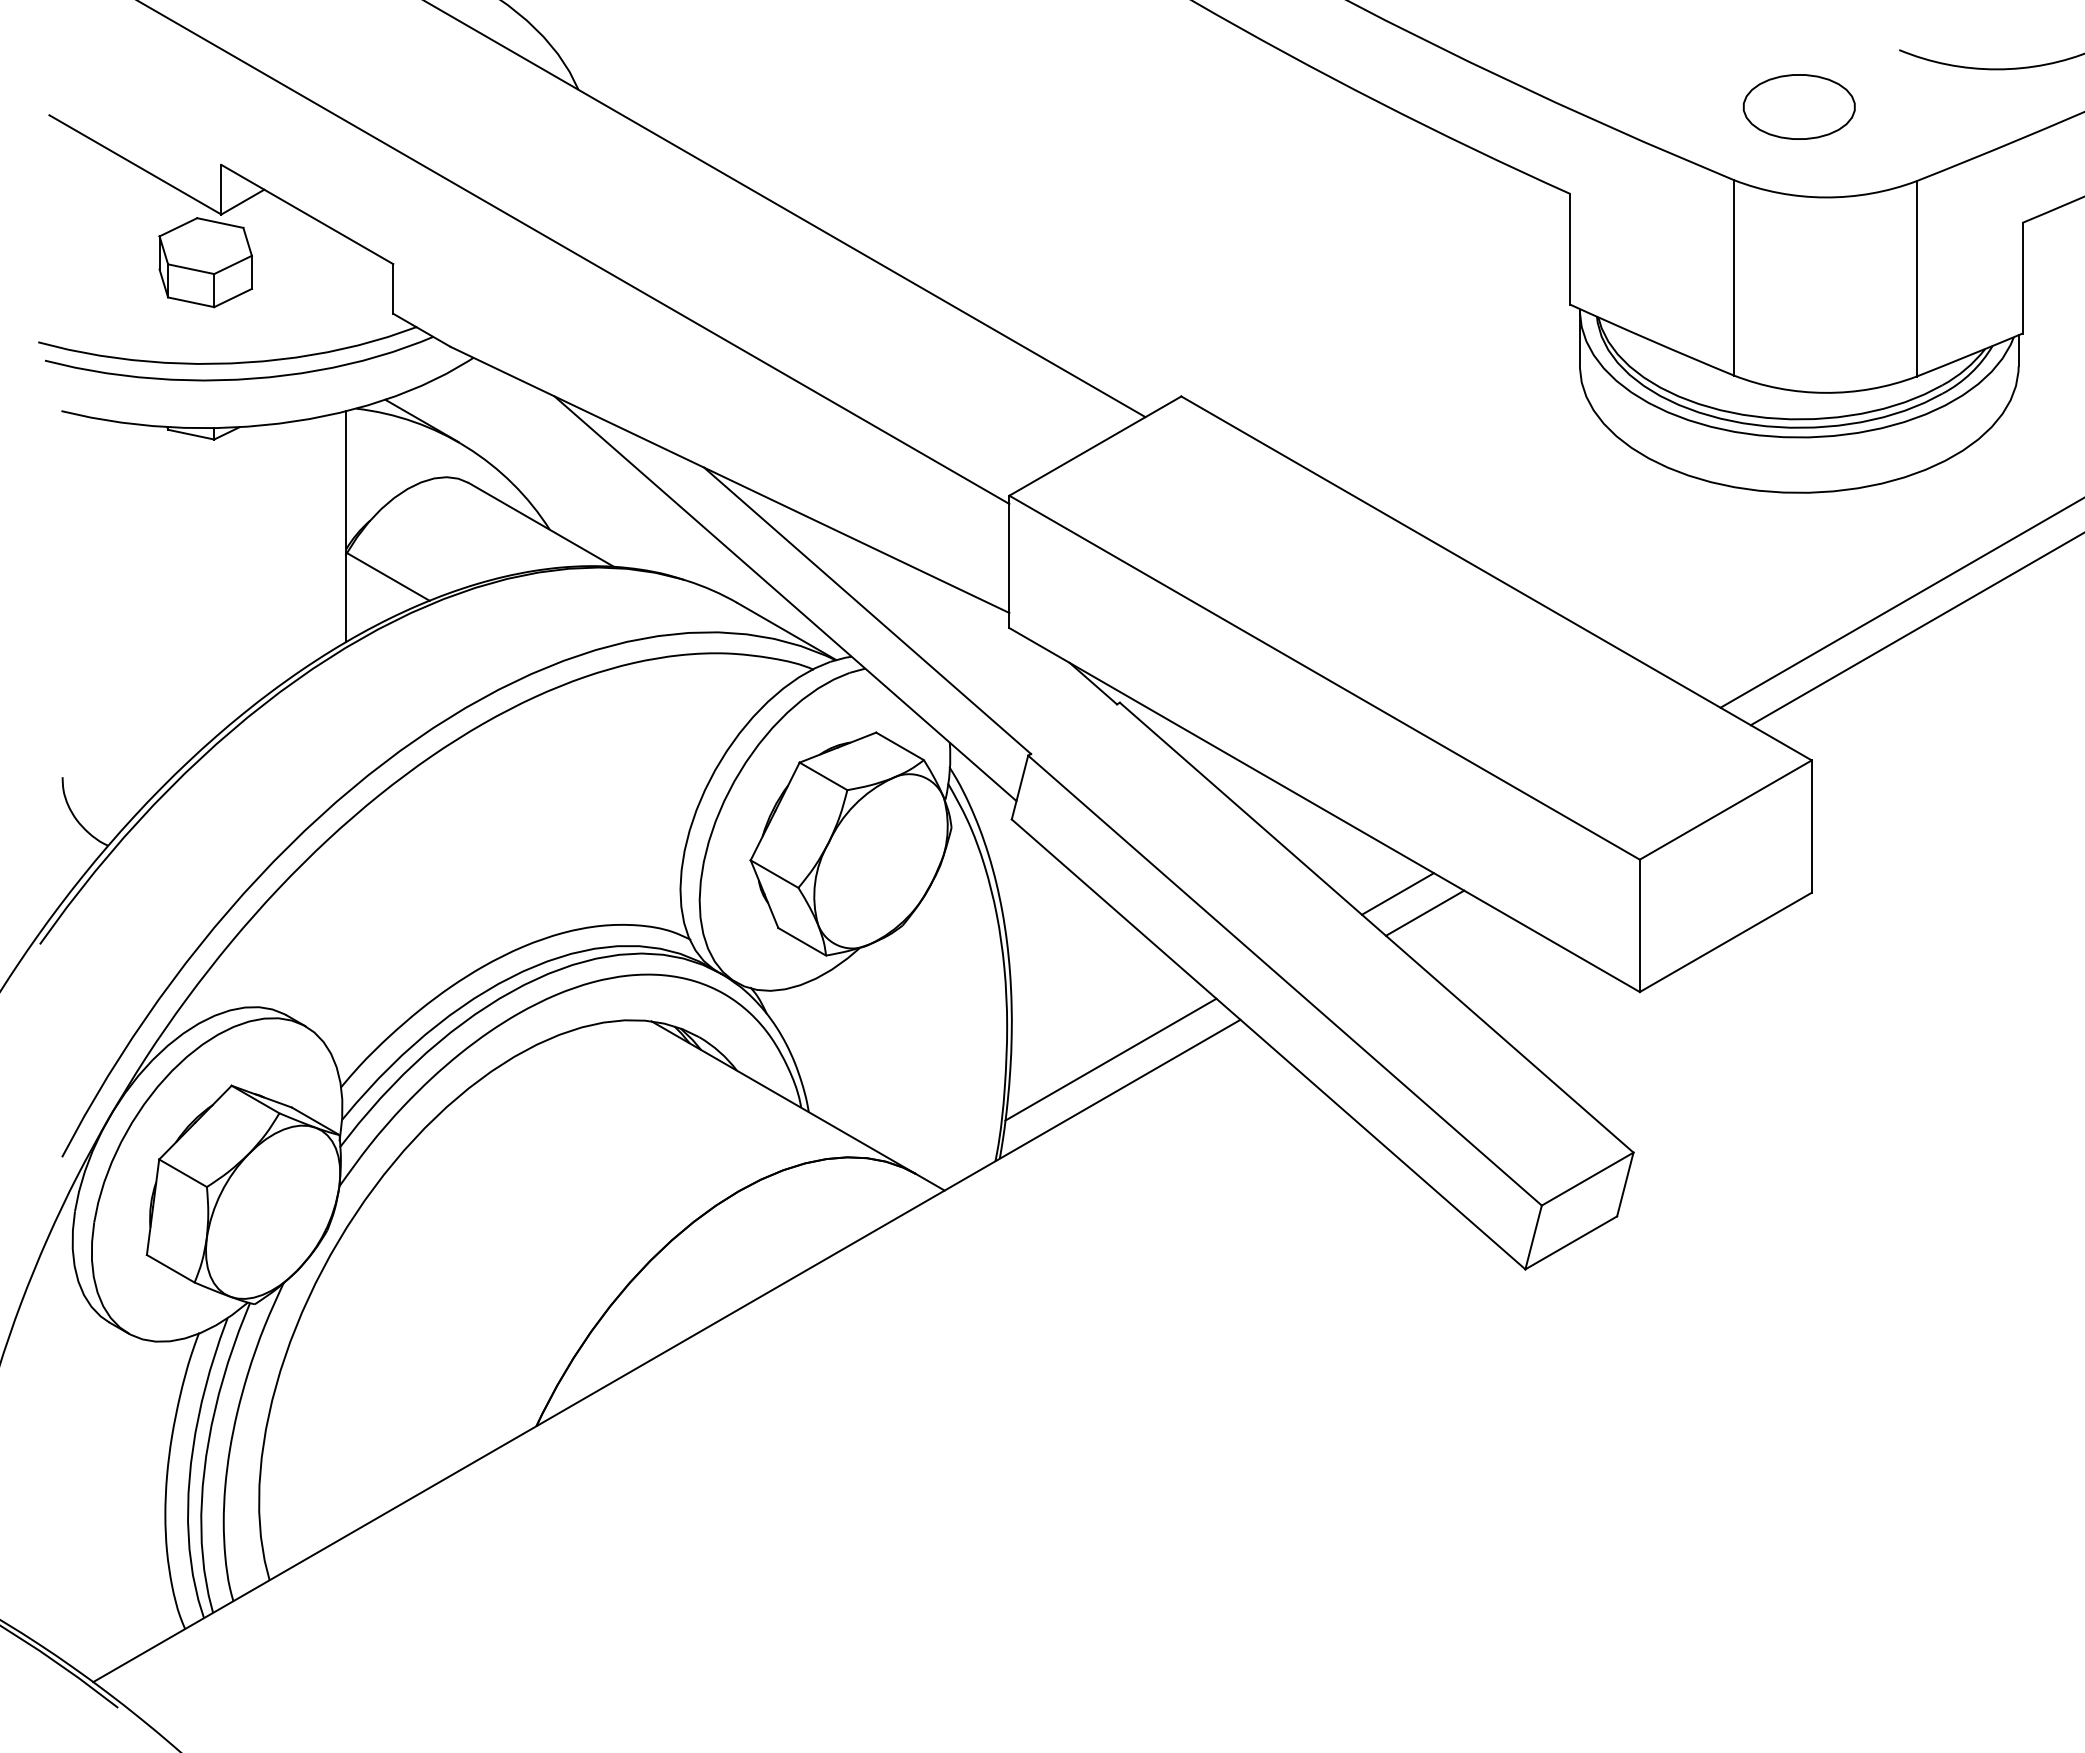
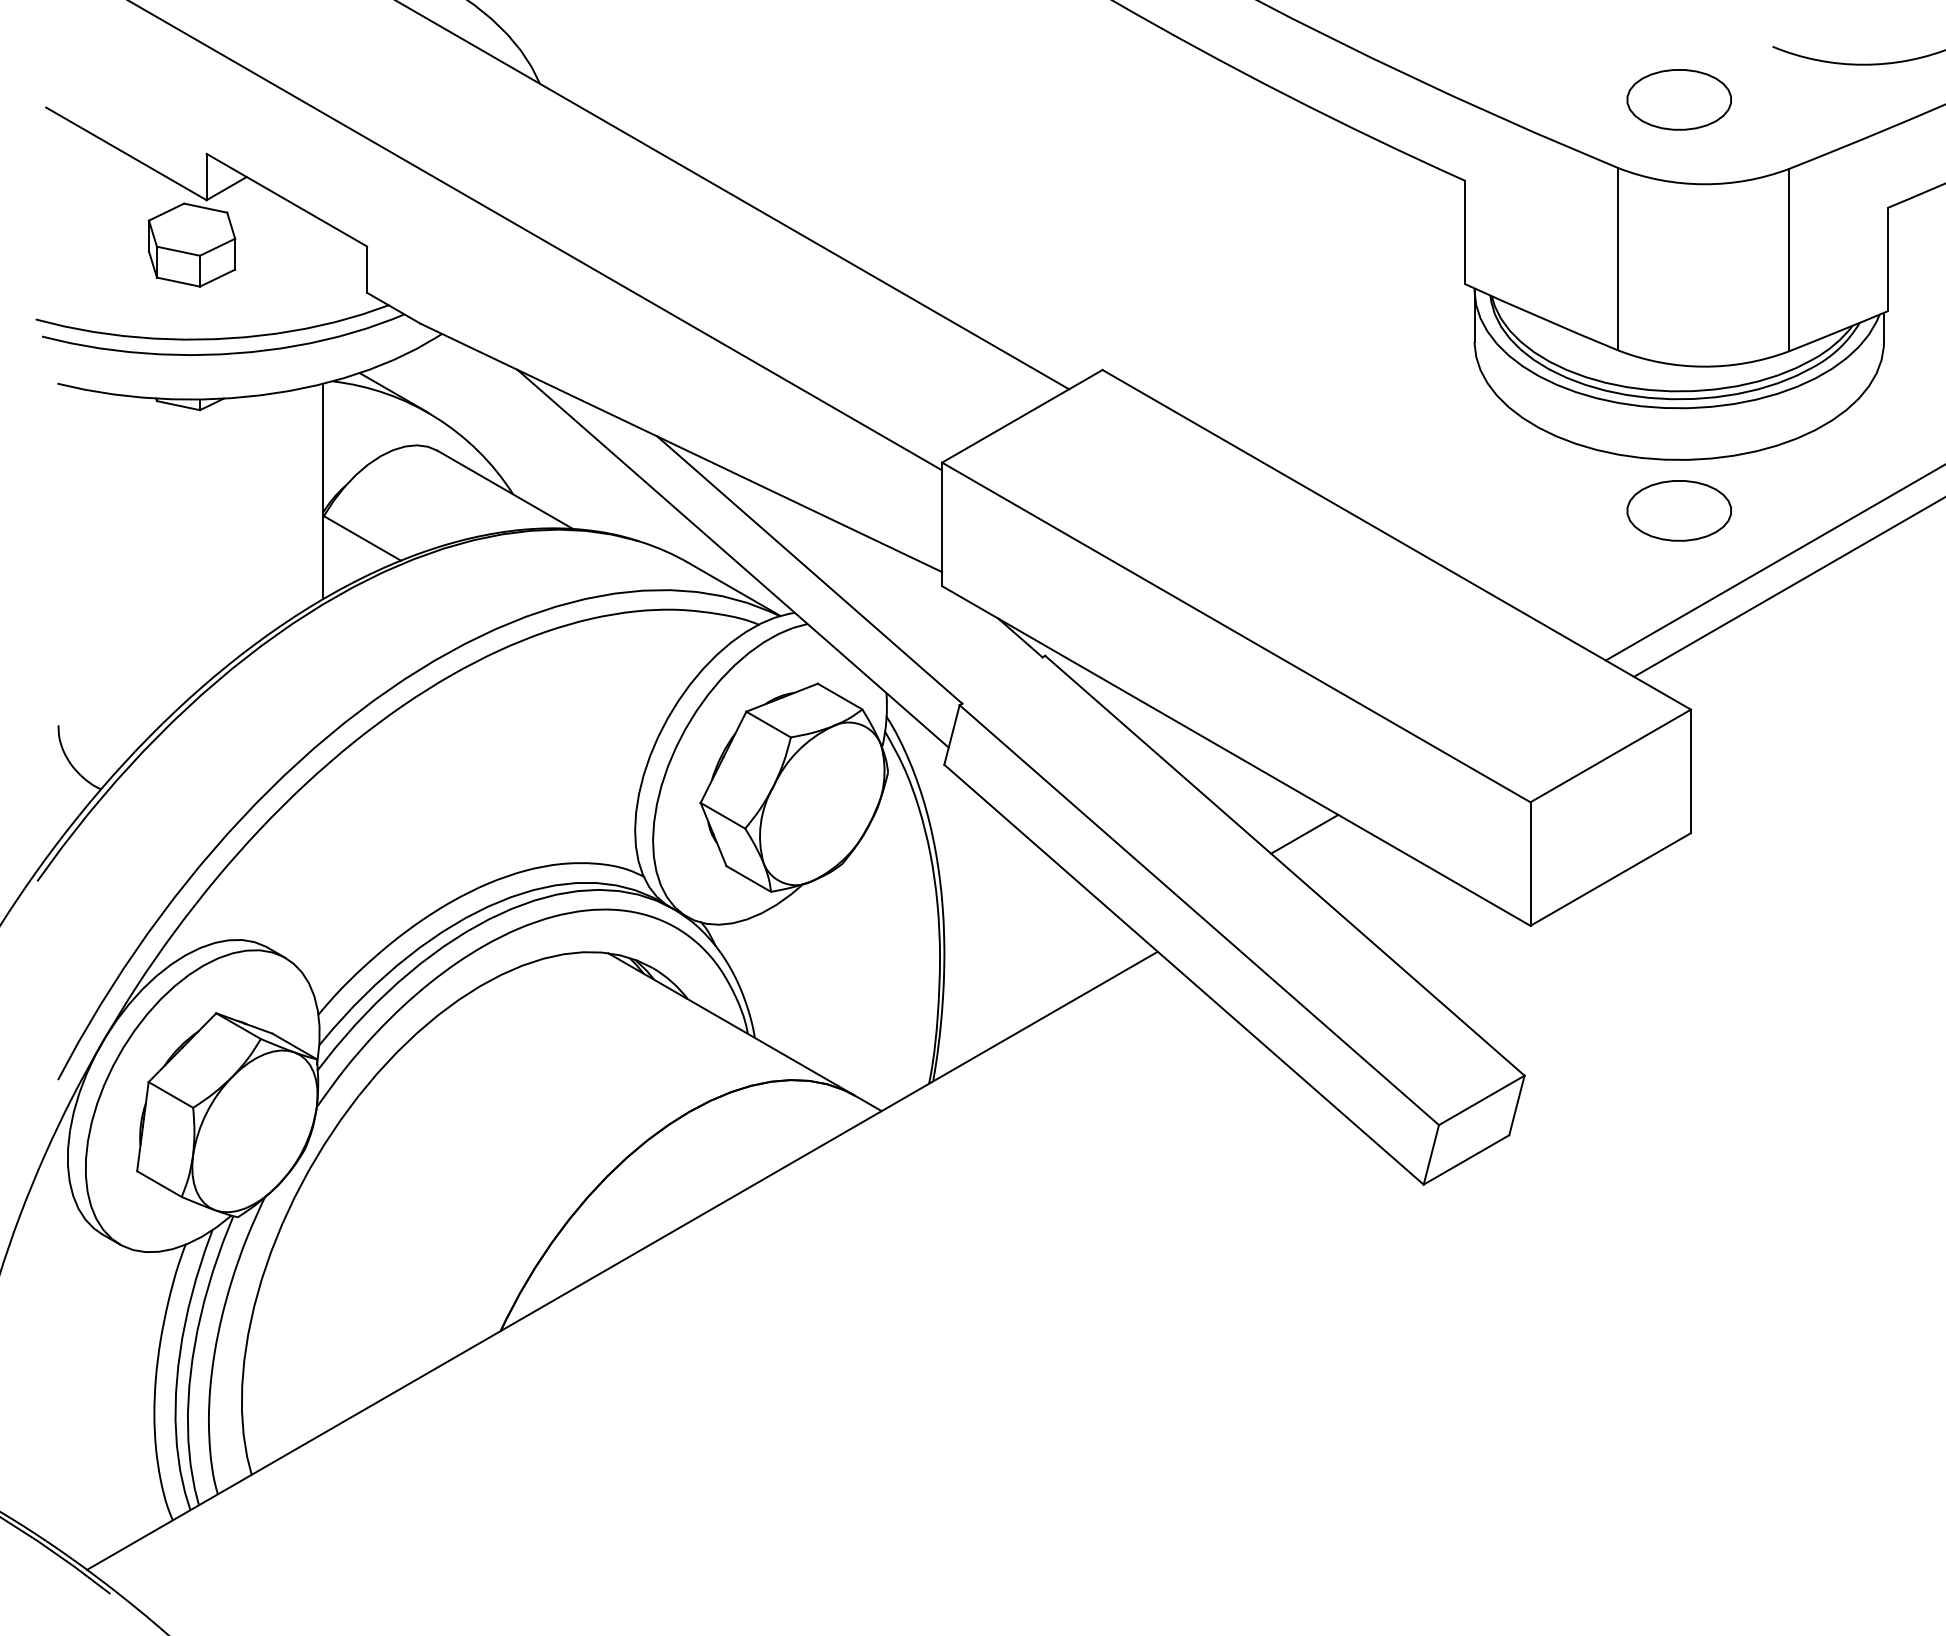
part: (1798, 547) -> (1678, 510), added
line: (1424, 913) -> (1329, 852), removed
line: (1110, 1059) -> (1036, 988), removed

